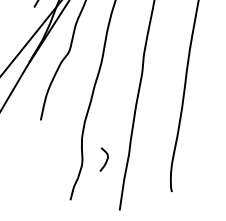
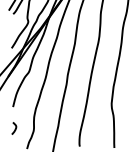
curve: (106, 159) -> (15, 128), moved

